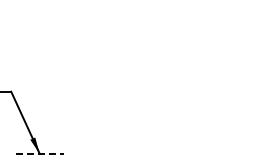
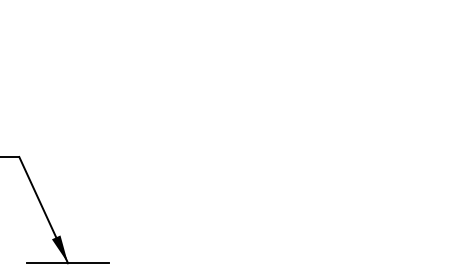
line: (40, 153) -> (69, 262), dashed -> solid

